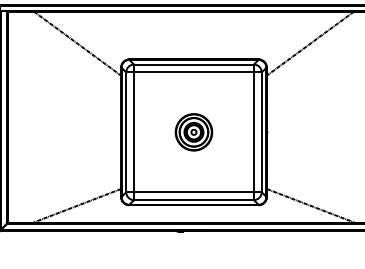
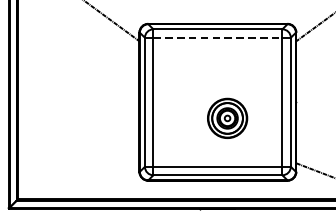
line: (194, 72) -> (218, 37), solid -> dashed
part: (193, 132) -> (227, 118), moved
line: (77, 205) -> (92, 181), removed

